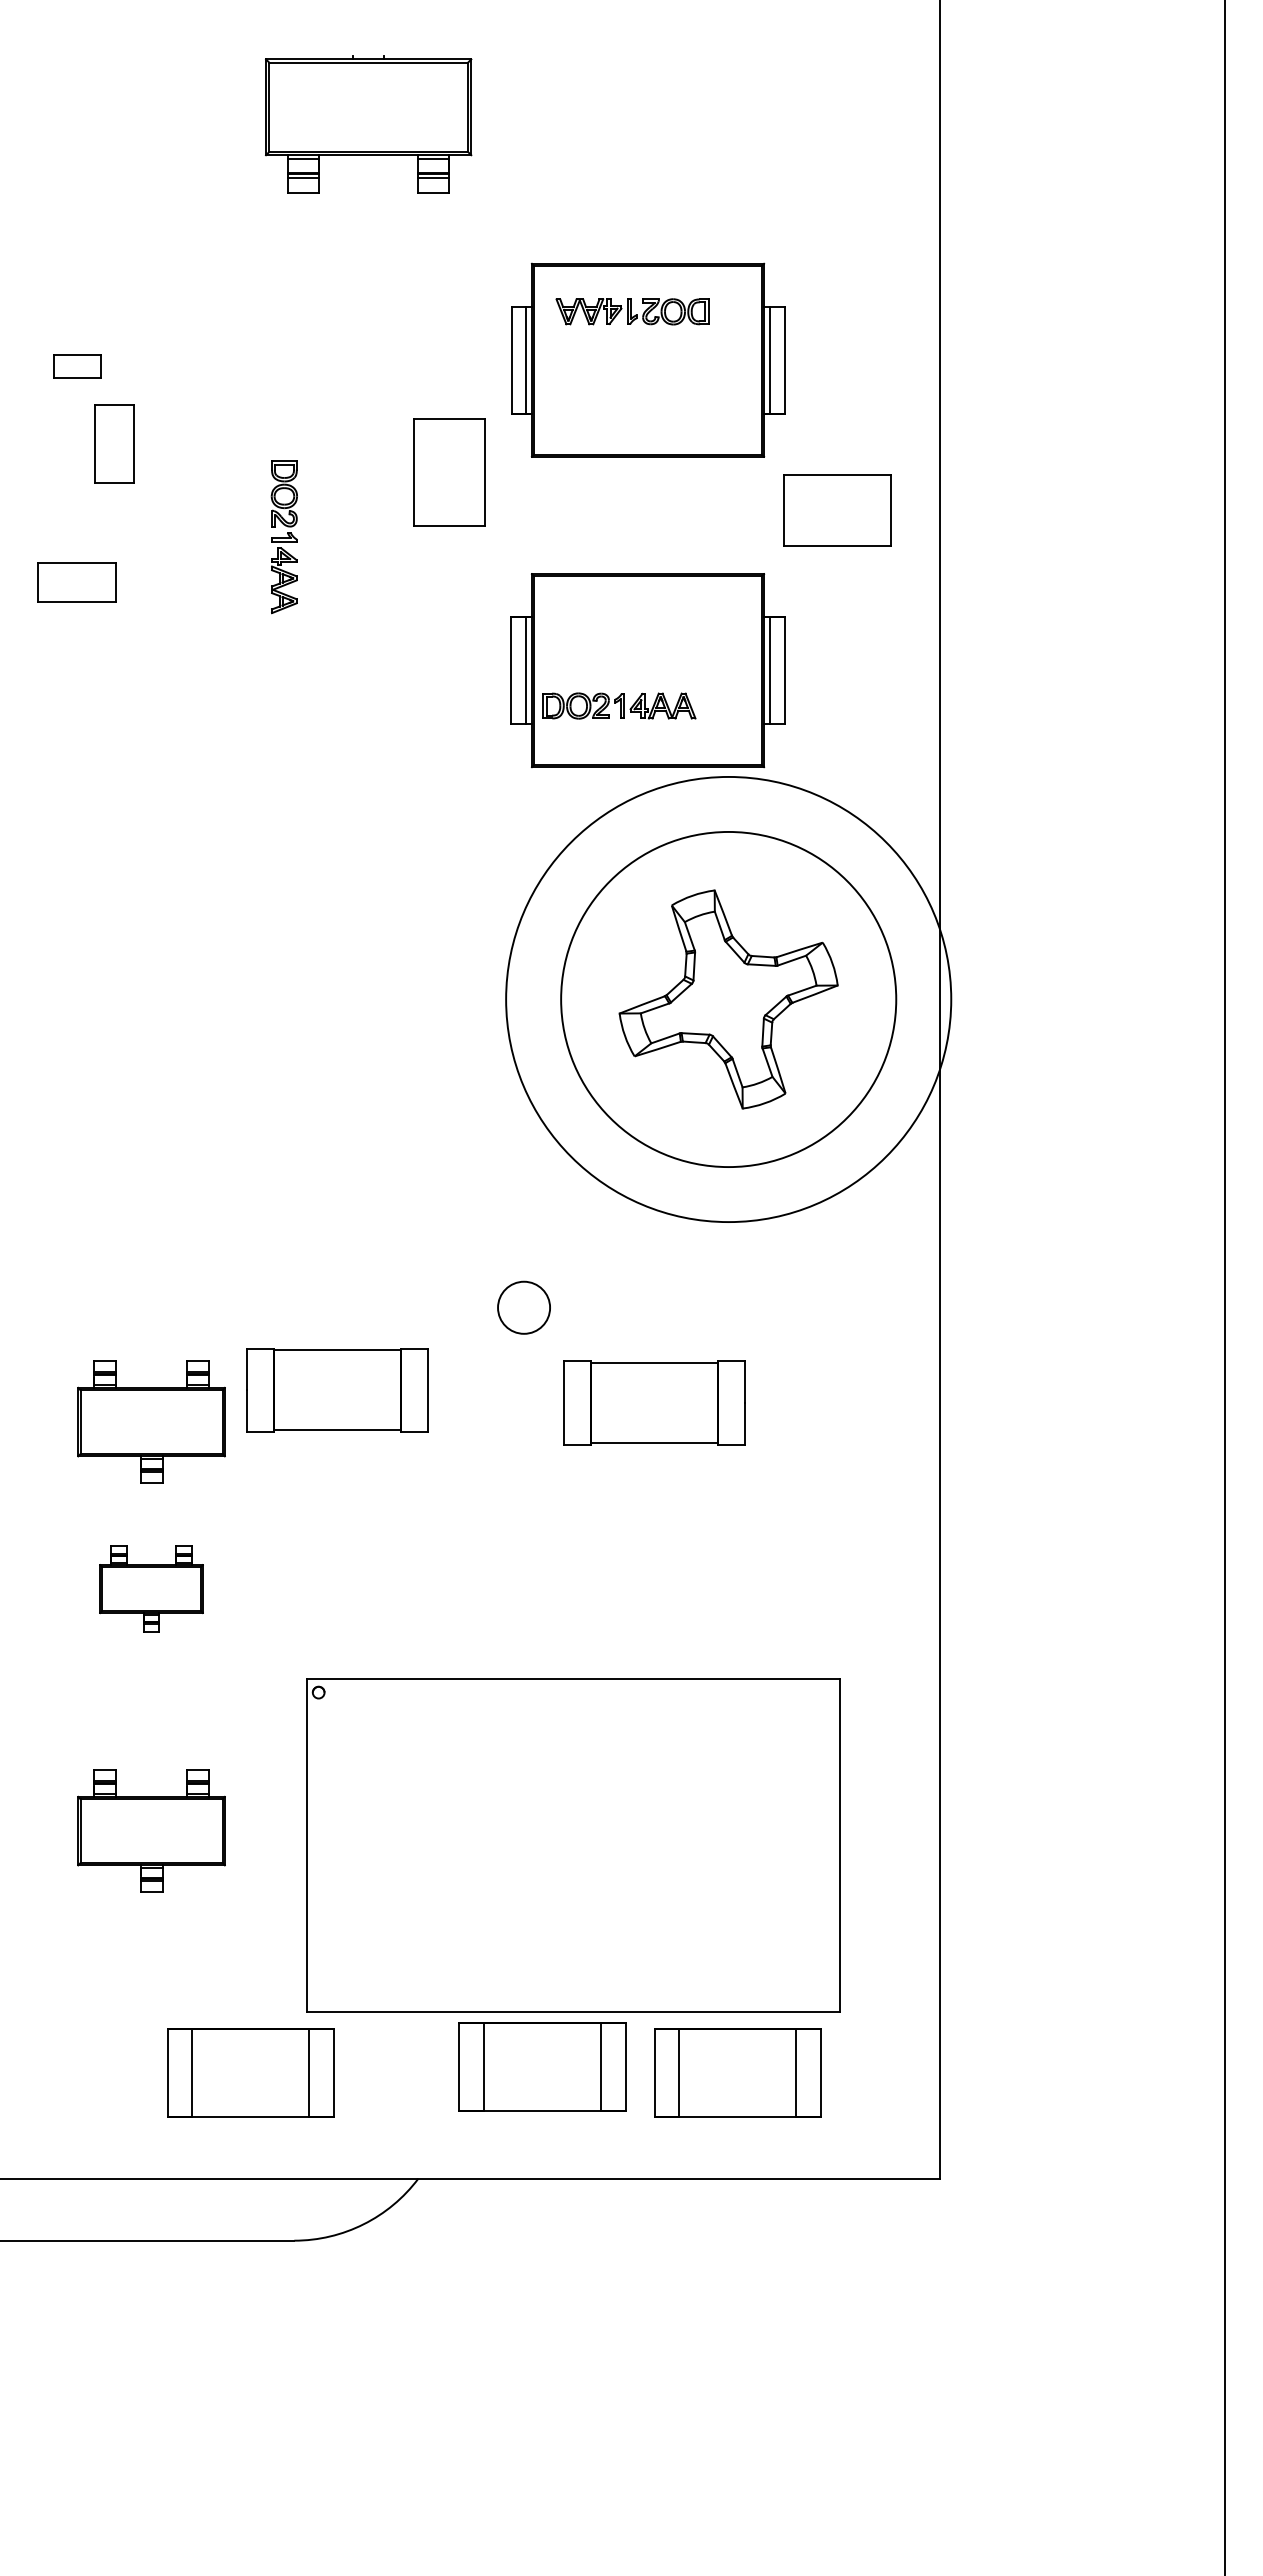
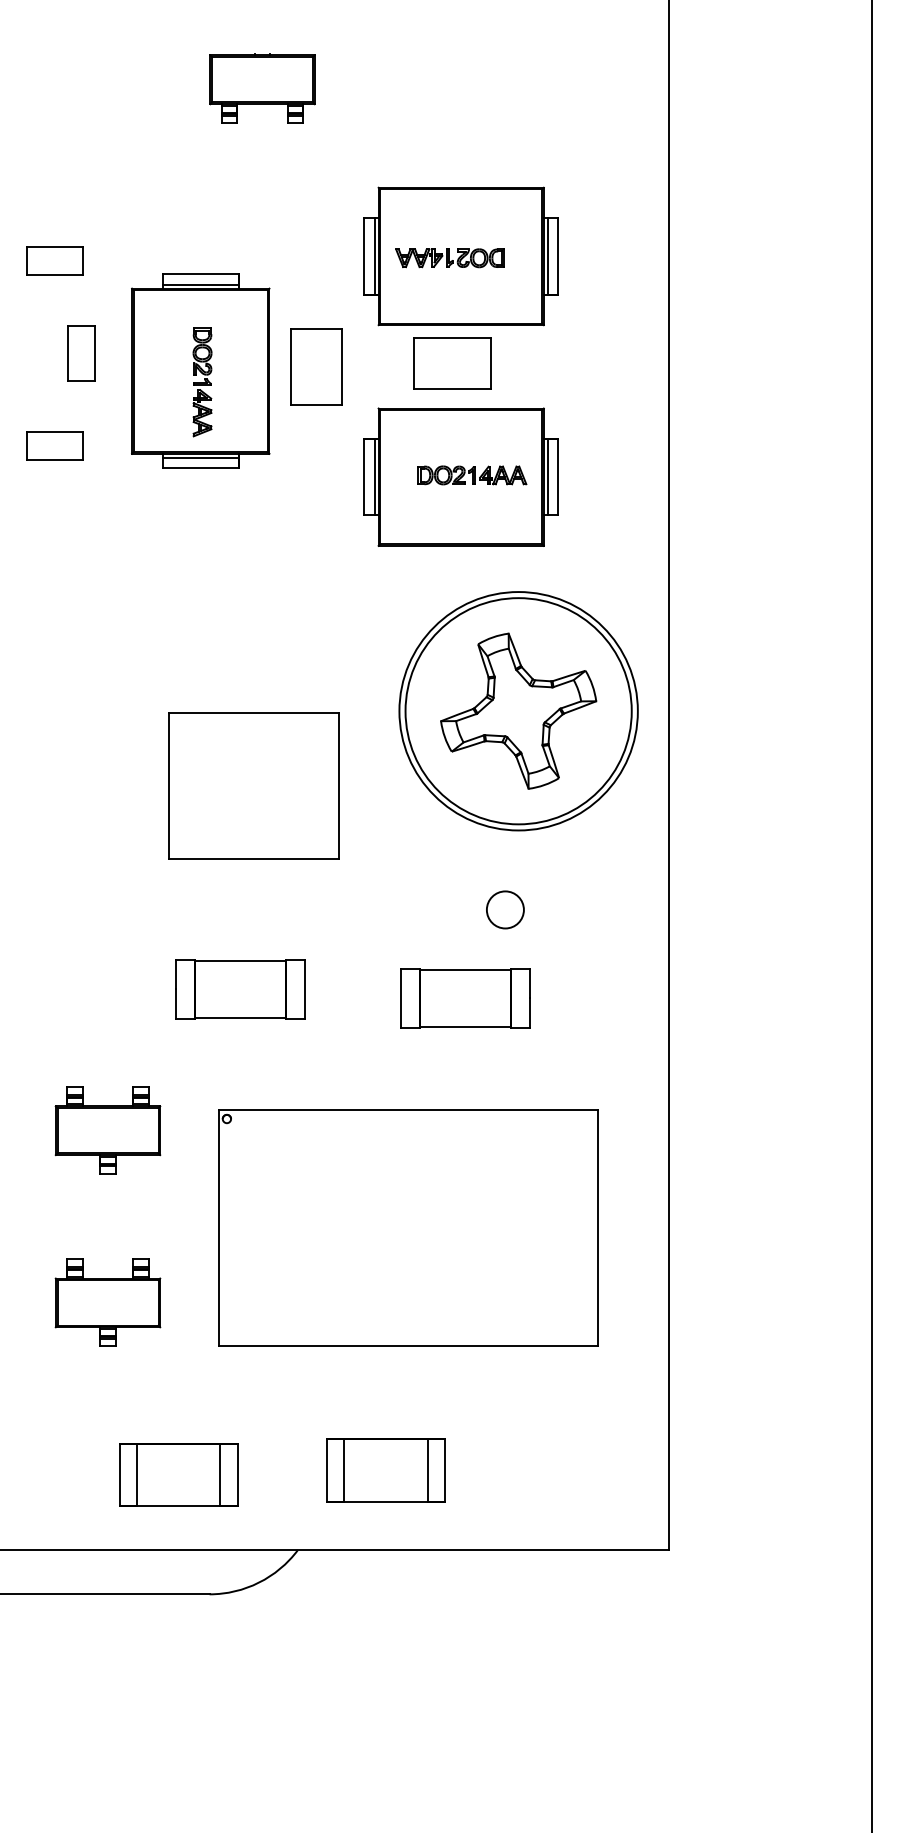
part: (368, 123) -> (262, 87), size x0.71
part: (632, 311) -> (450, 258), moved
part: (76, 366) -> (54, 260), size x1.67
part: (114, 443) -> (81, 353), moved
part: (449, 472) -> (316, 366), moved
part: (837, 510) -> (452, 363), moved
part: (281, 521) -> (200, 371), added
part: (76, 582) -> (54, 446), moved
part: (619, 705) -> (472, 475), moved
circle: (728, 999) -> (518, 711), size x0.71
part: (356, 1104) -> (253, 785), added
circle: (523, 1307) -> (504, 909), moved
part: (151, 1421) -> (107, 1011), removed
part: (151, 1588) -> (107, 1130), size x1.43
part: (573, 1845) -> (408, 1227), moved
part: (737, 2072) -> (524, 1474), removed

